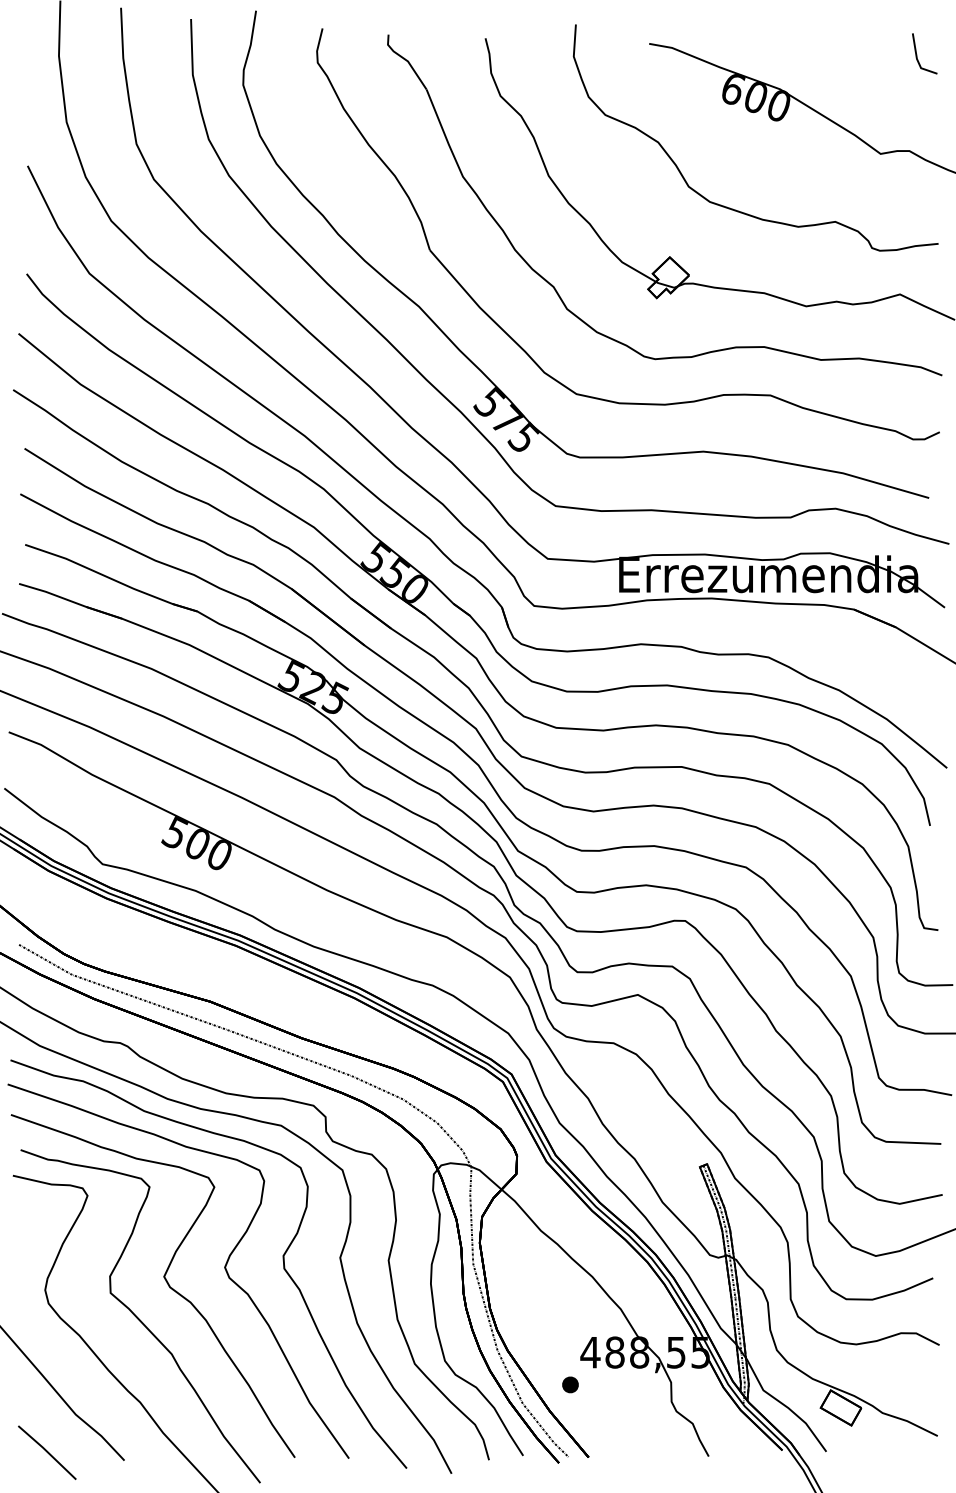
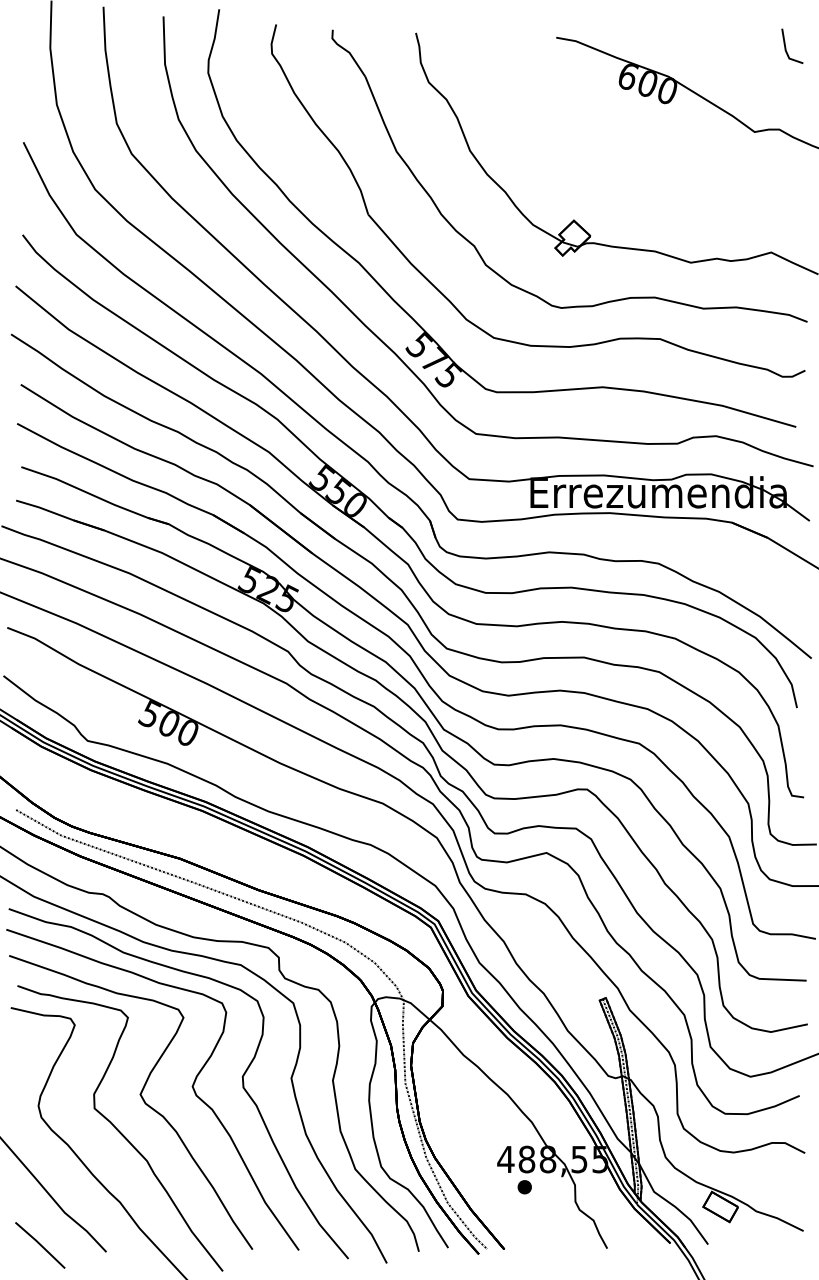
curve: (730, 207) -> (625, 177), removed
part: (570, 1384) -> (524, 1186), moved

